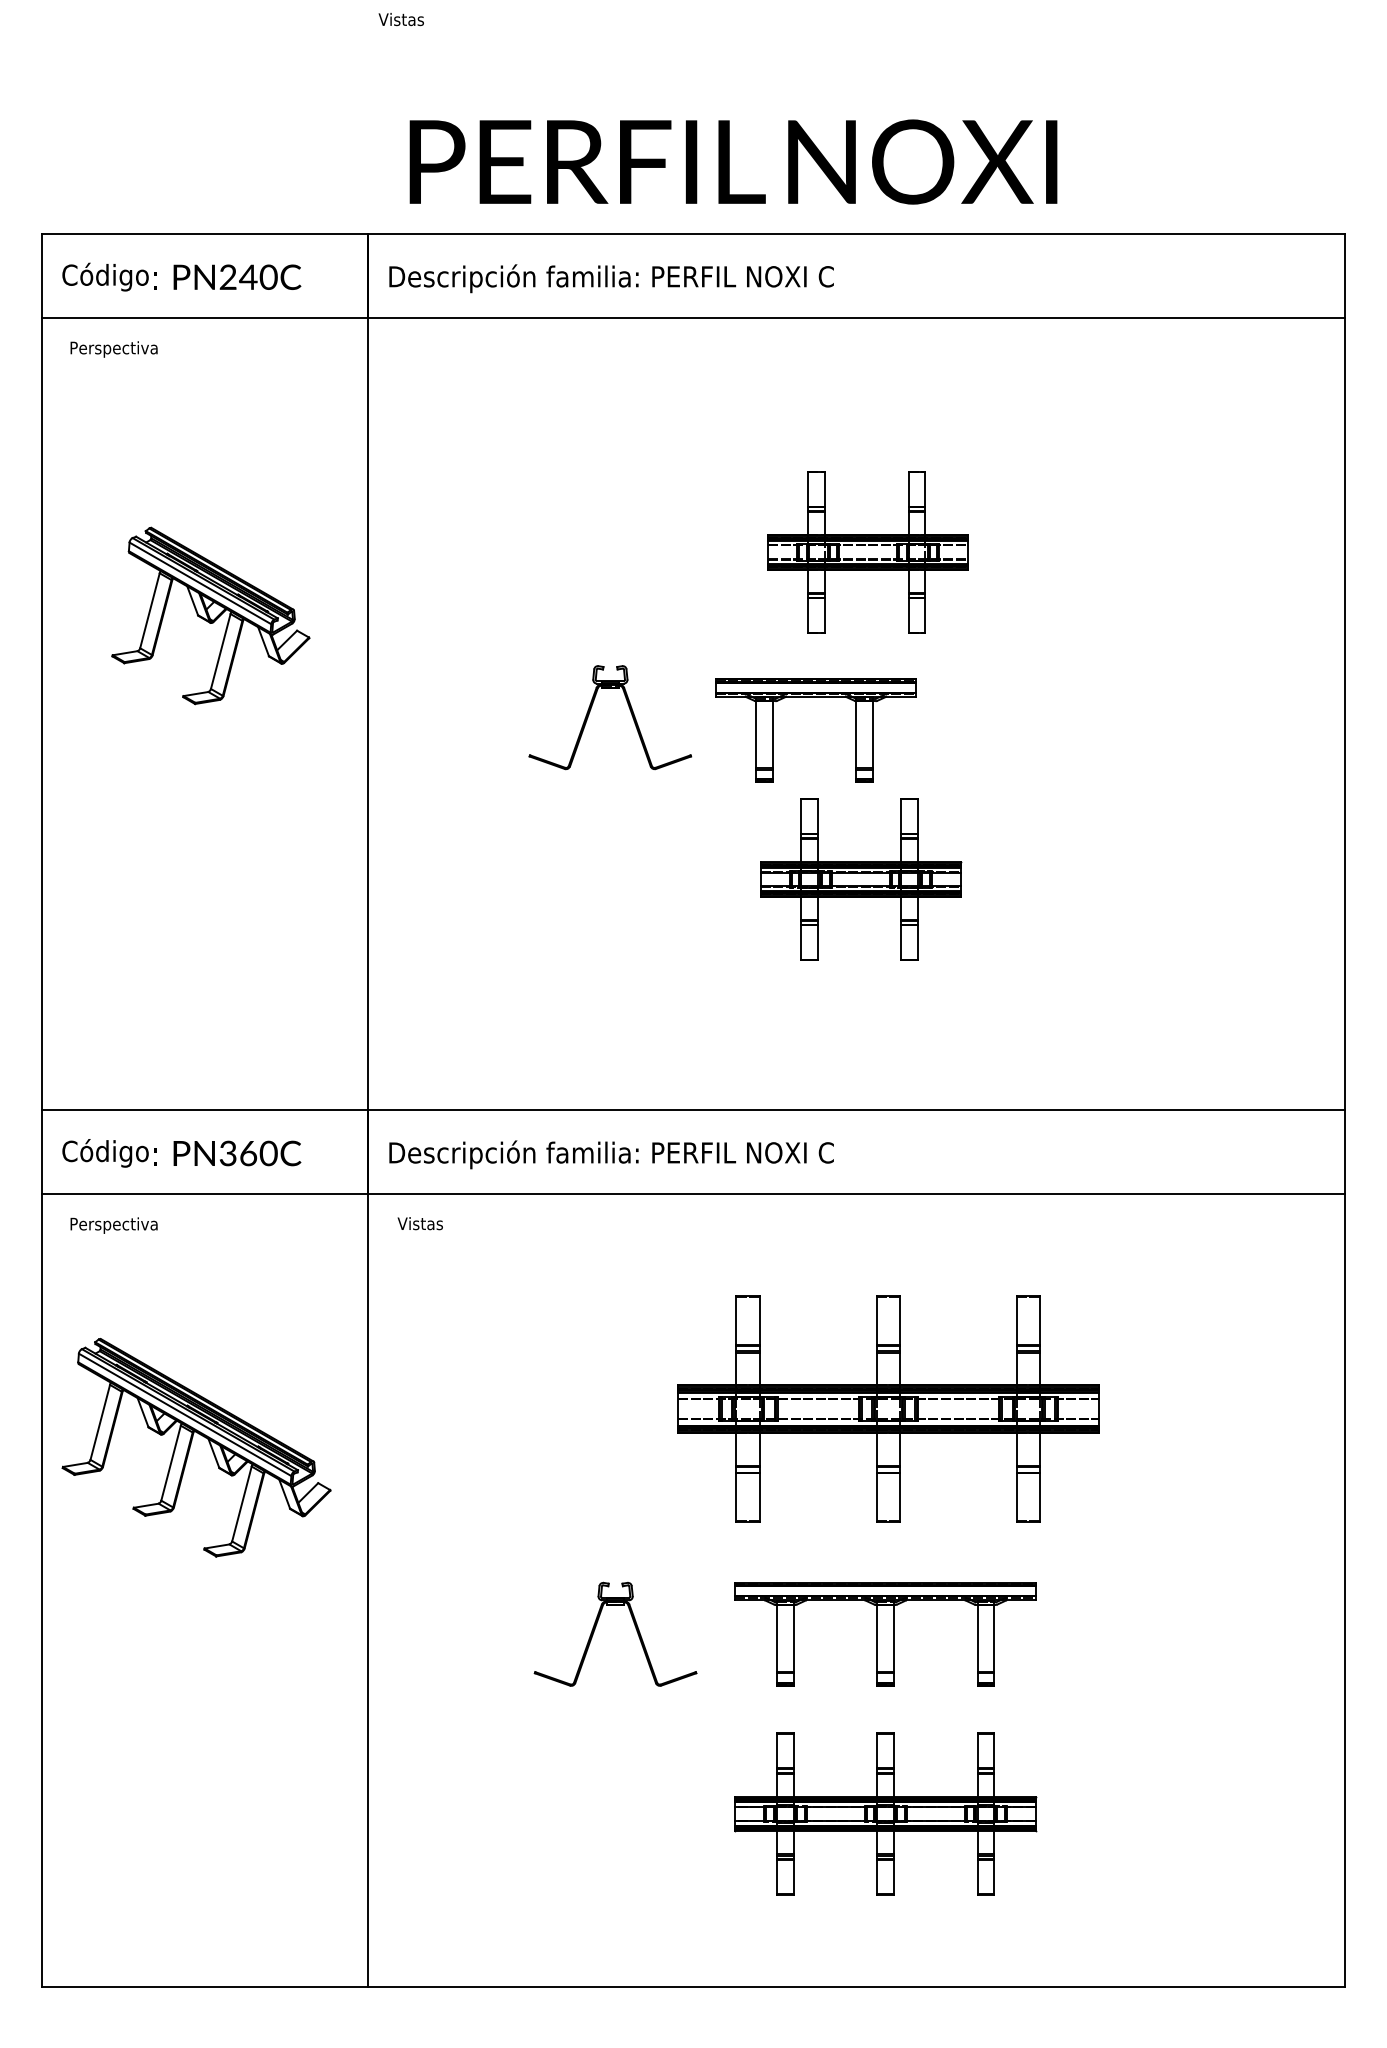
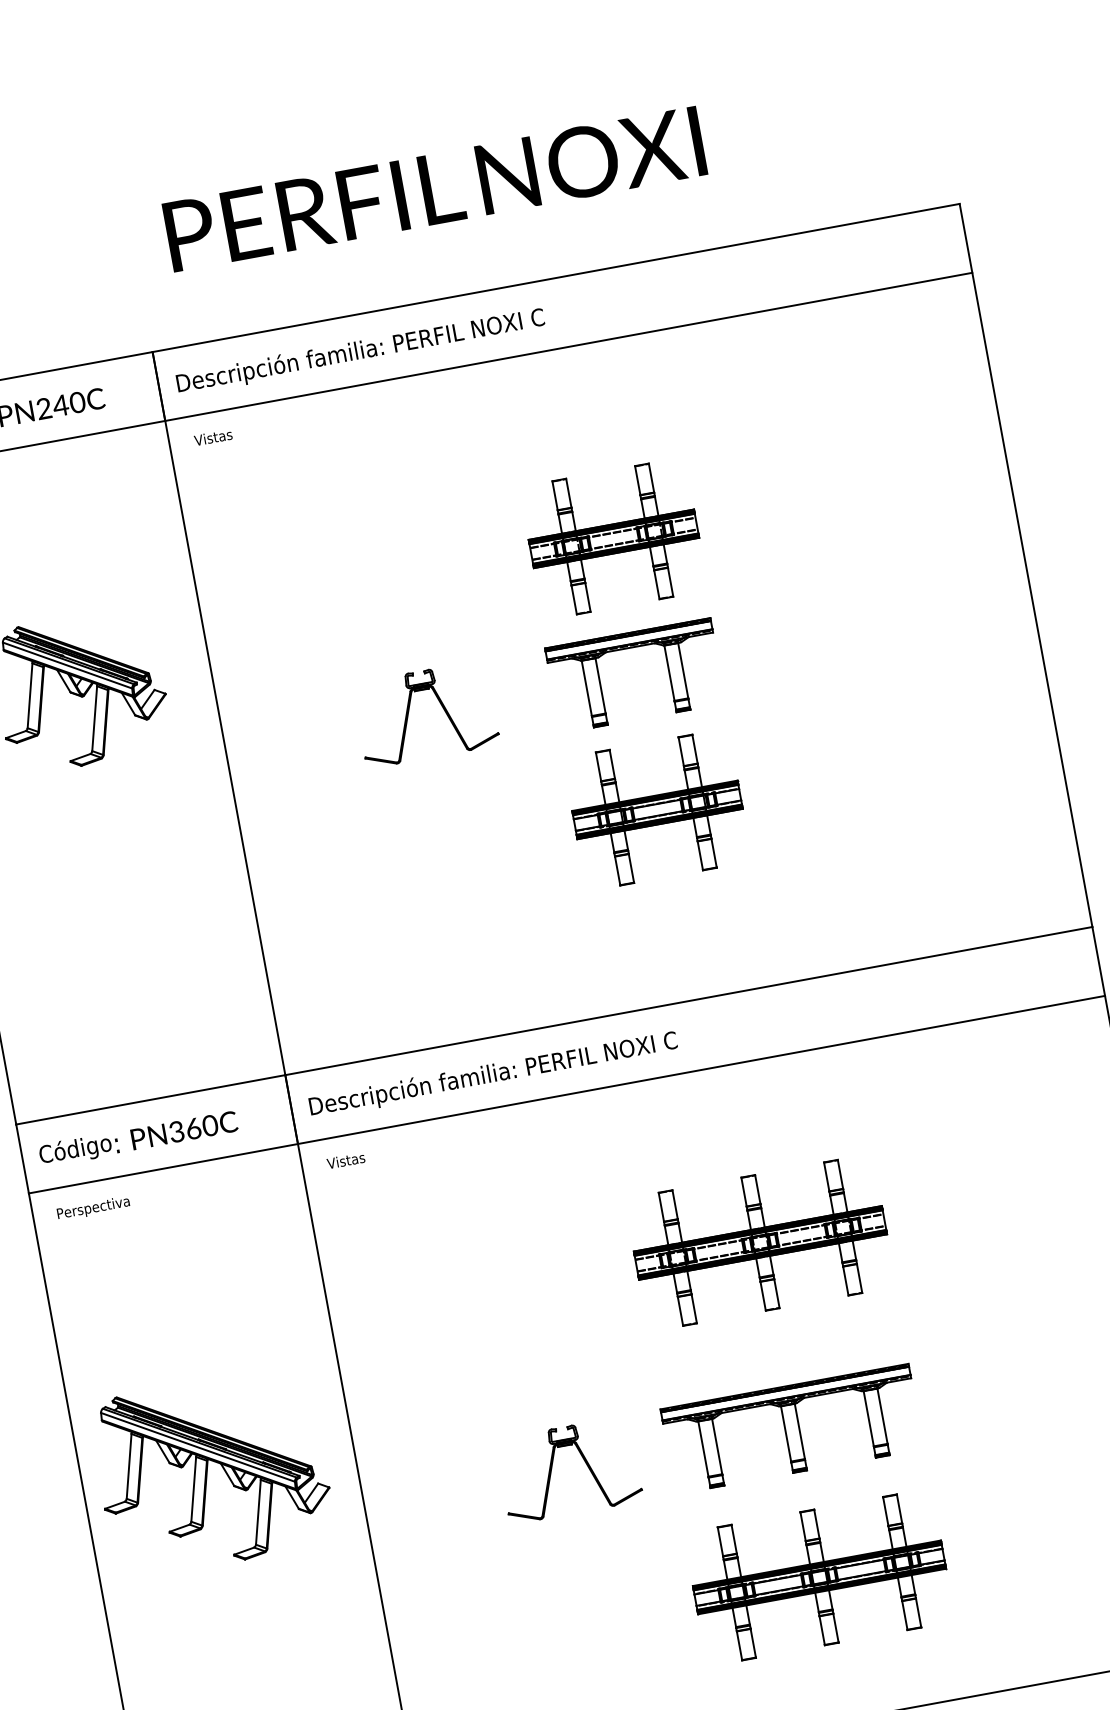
text: (400, 19) -> (212, 437), moved
text: (733, 161) -> (434, 188), moved
part: (815, 697) -> (630, 648), moved
part: (888, 1409) -> (760, 1243), size x0.71
part: (196, 1447) -> (212, 1472), moved

